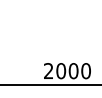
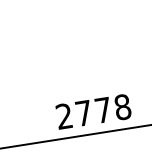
text: (73, 71) -> (103, 110), 2000 -> 2778

